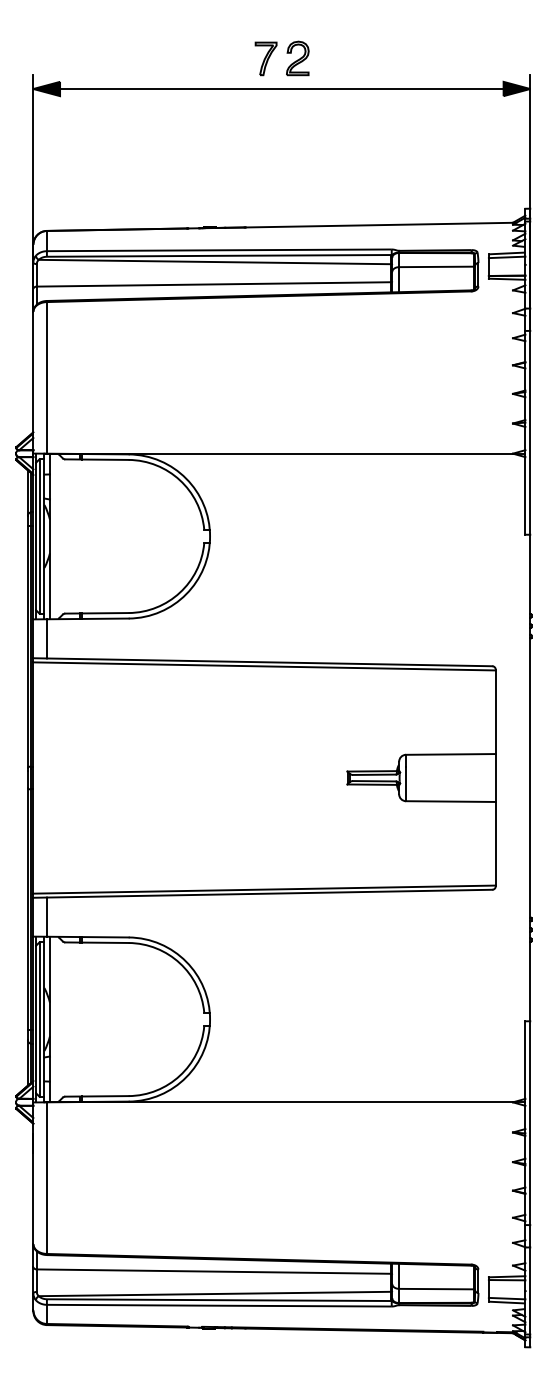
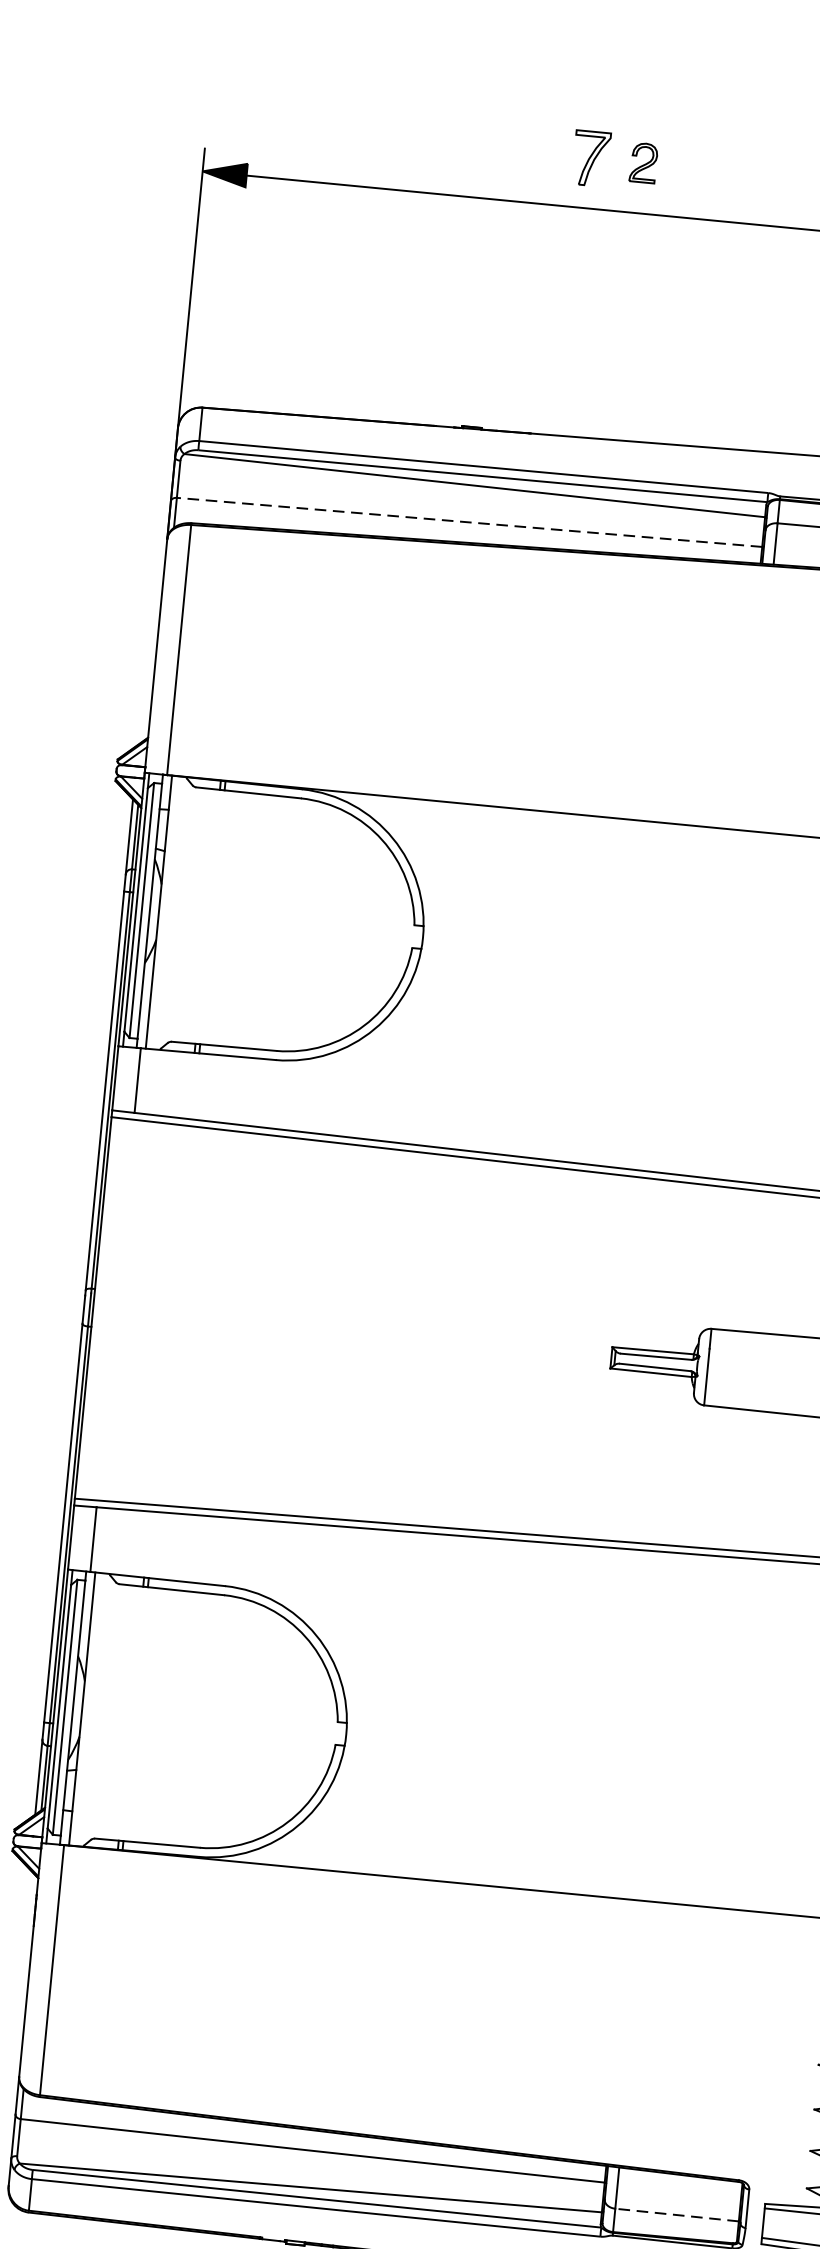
part: (297, 58) -> (643, 162), size x0.7
line: (213, 284) -> (468, 522), solid -> dashed
line: (436, 1289) -> (676, 2215), solid -> dashed

